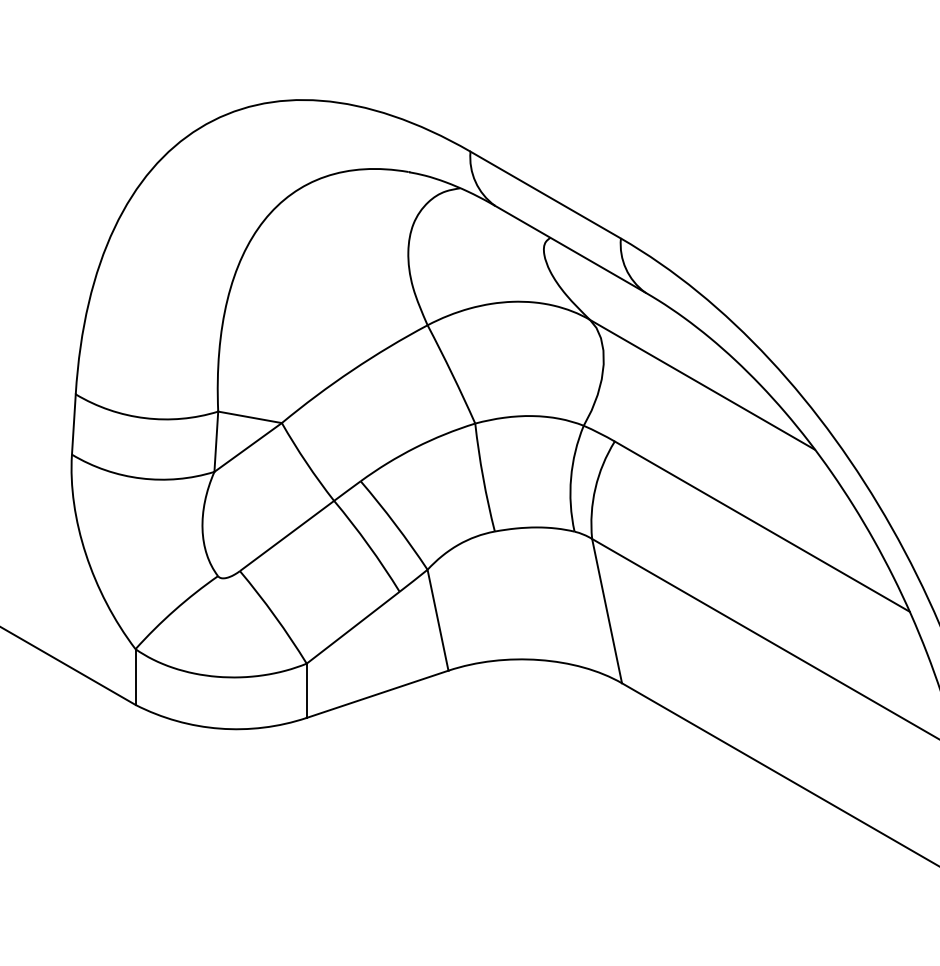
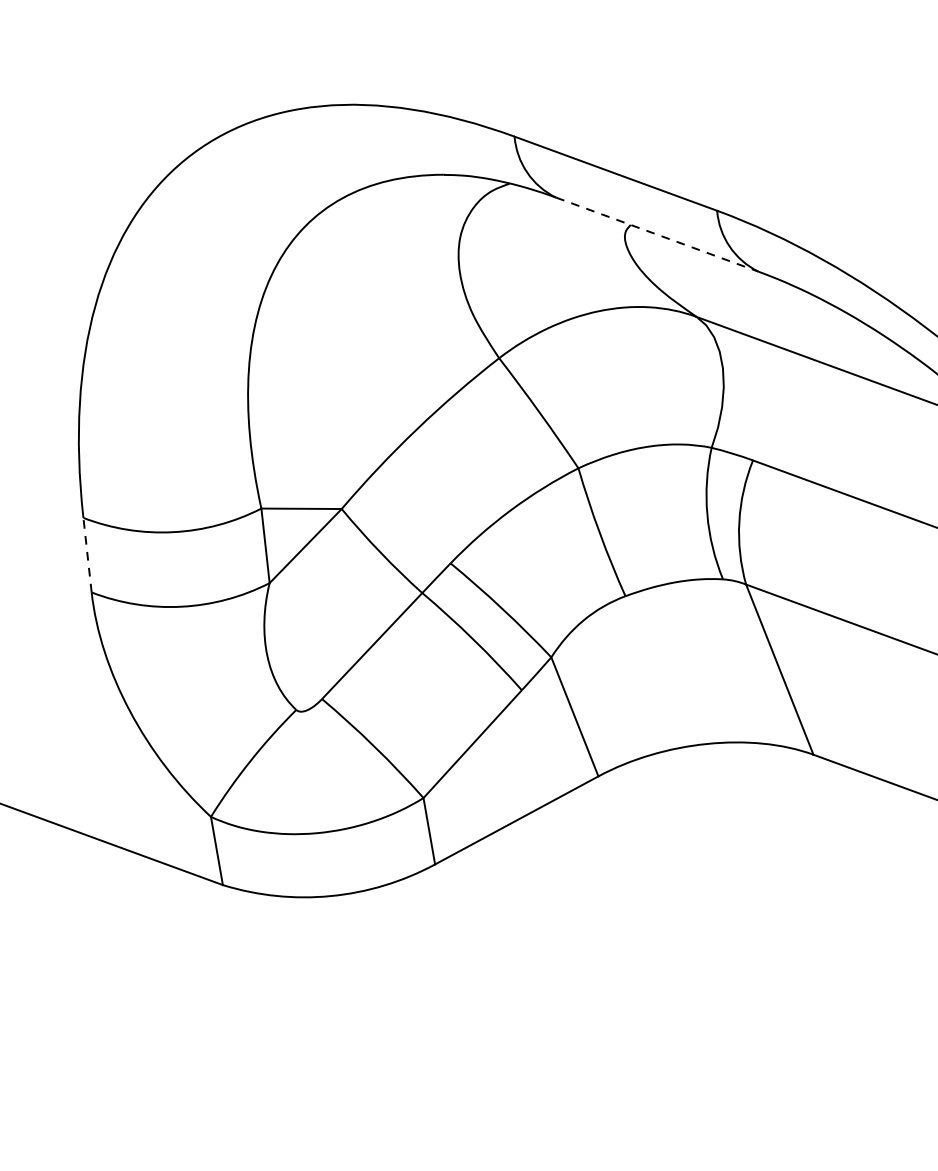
line: (570, 249) -> (657, 234), solid -> dashed
line: (73, 424) -> (87, 555), solid -> dashed

